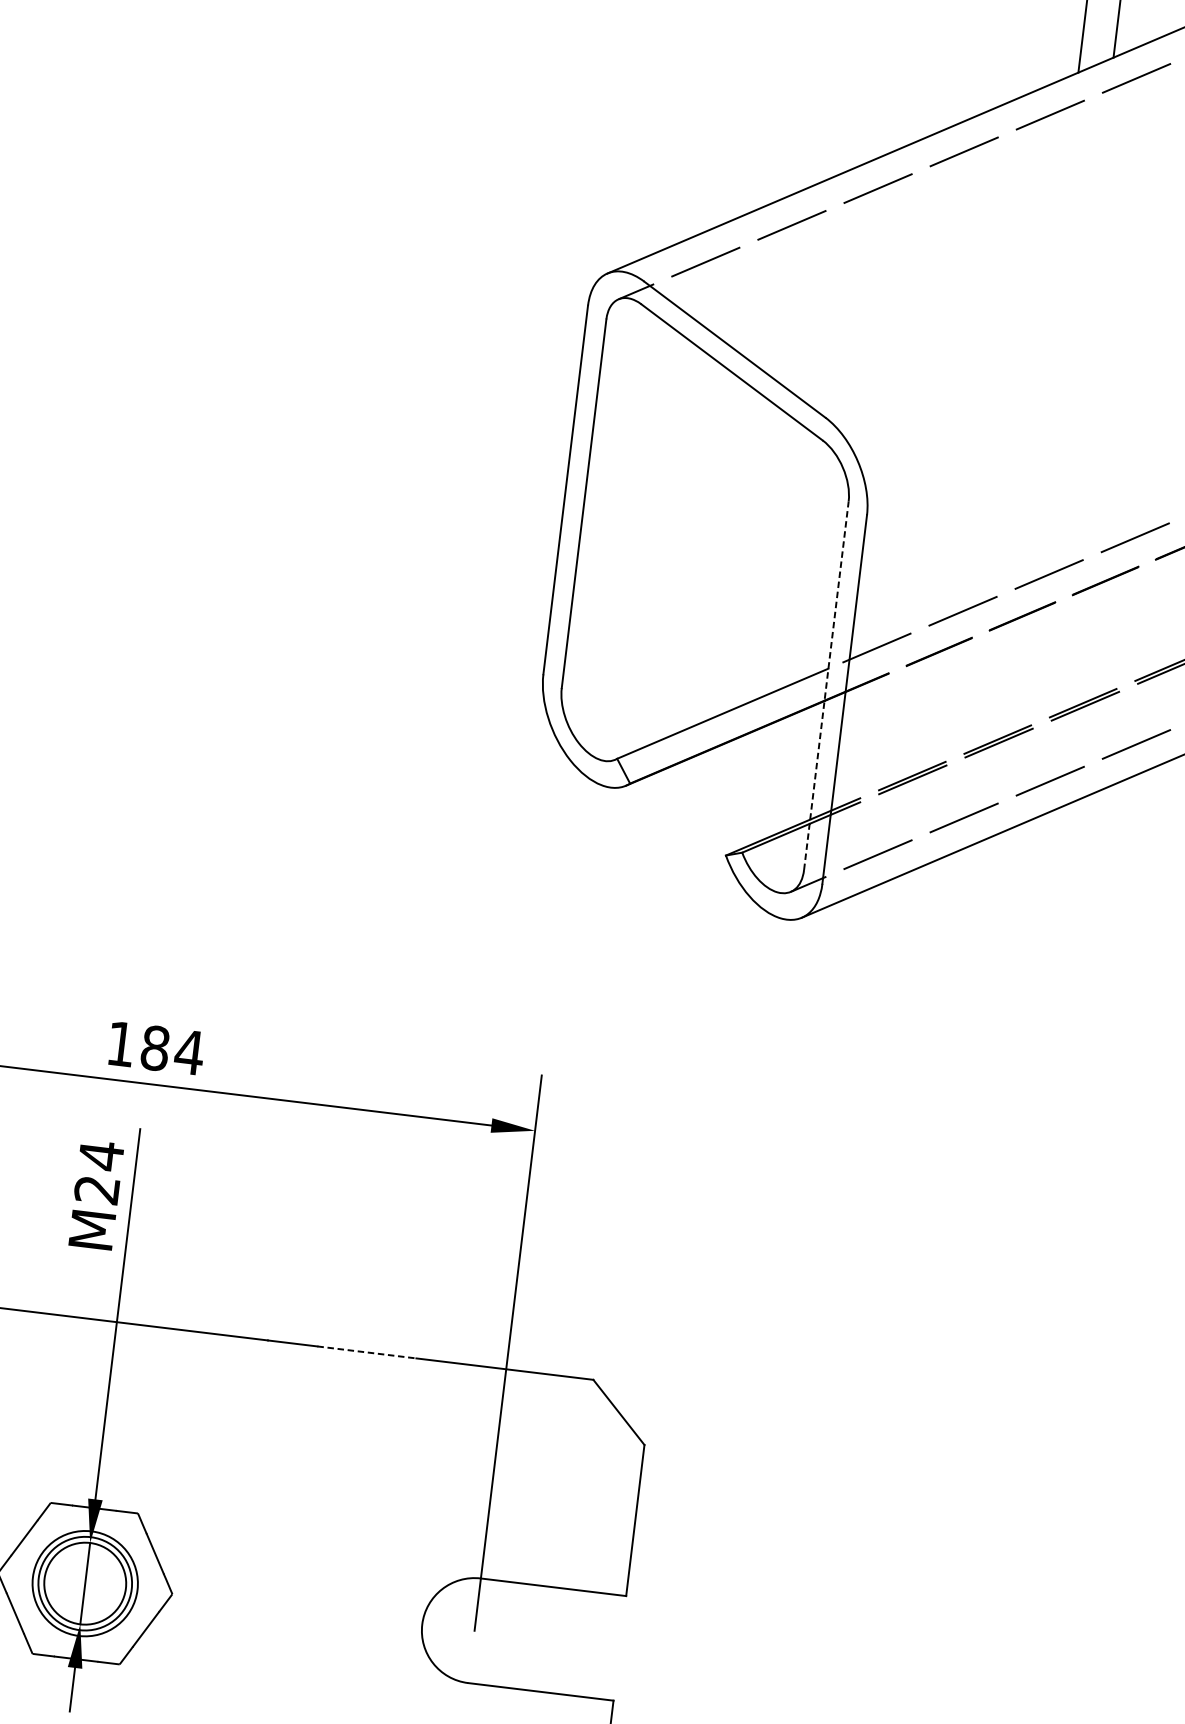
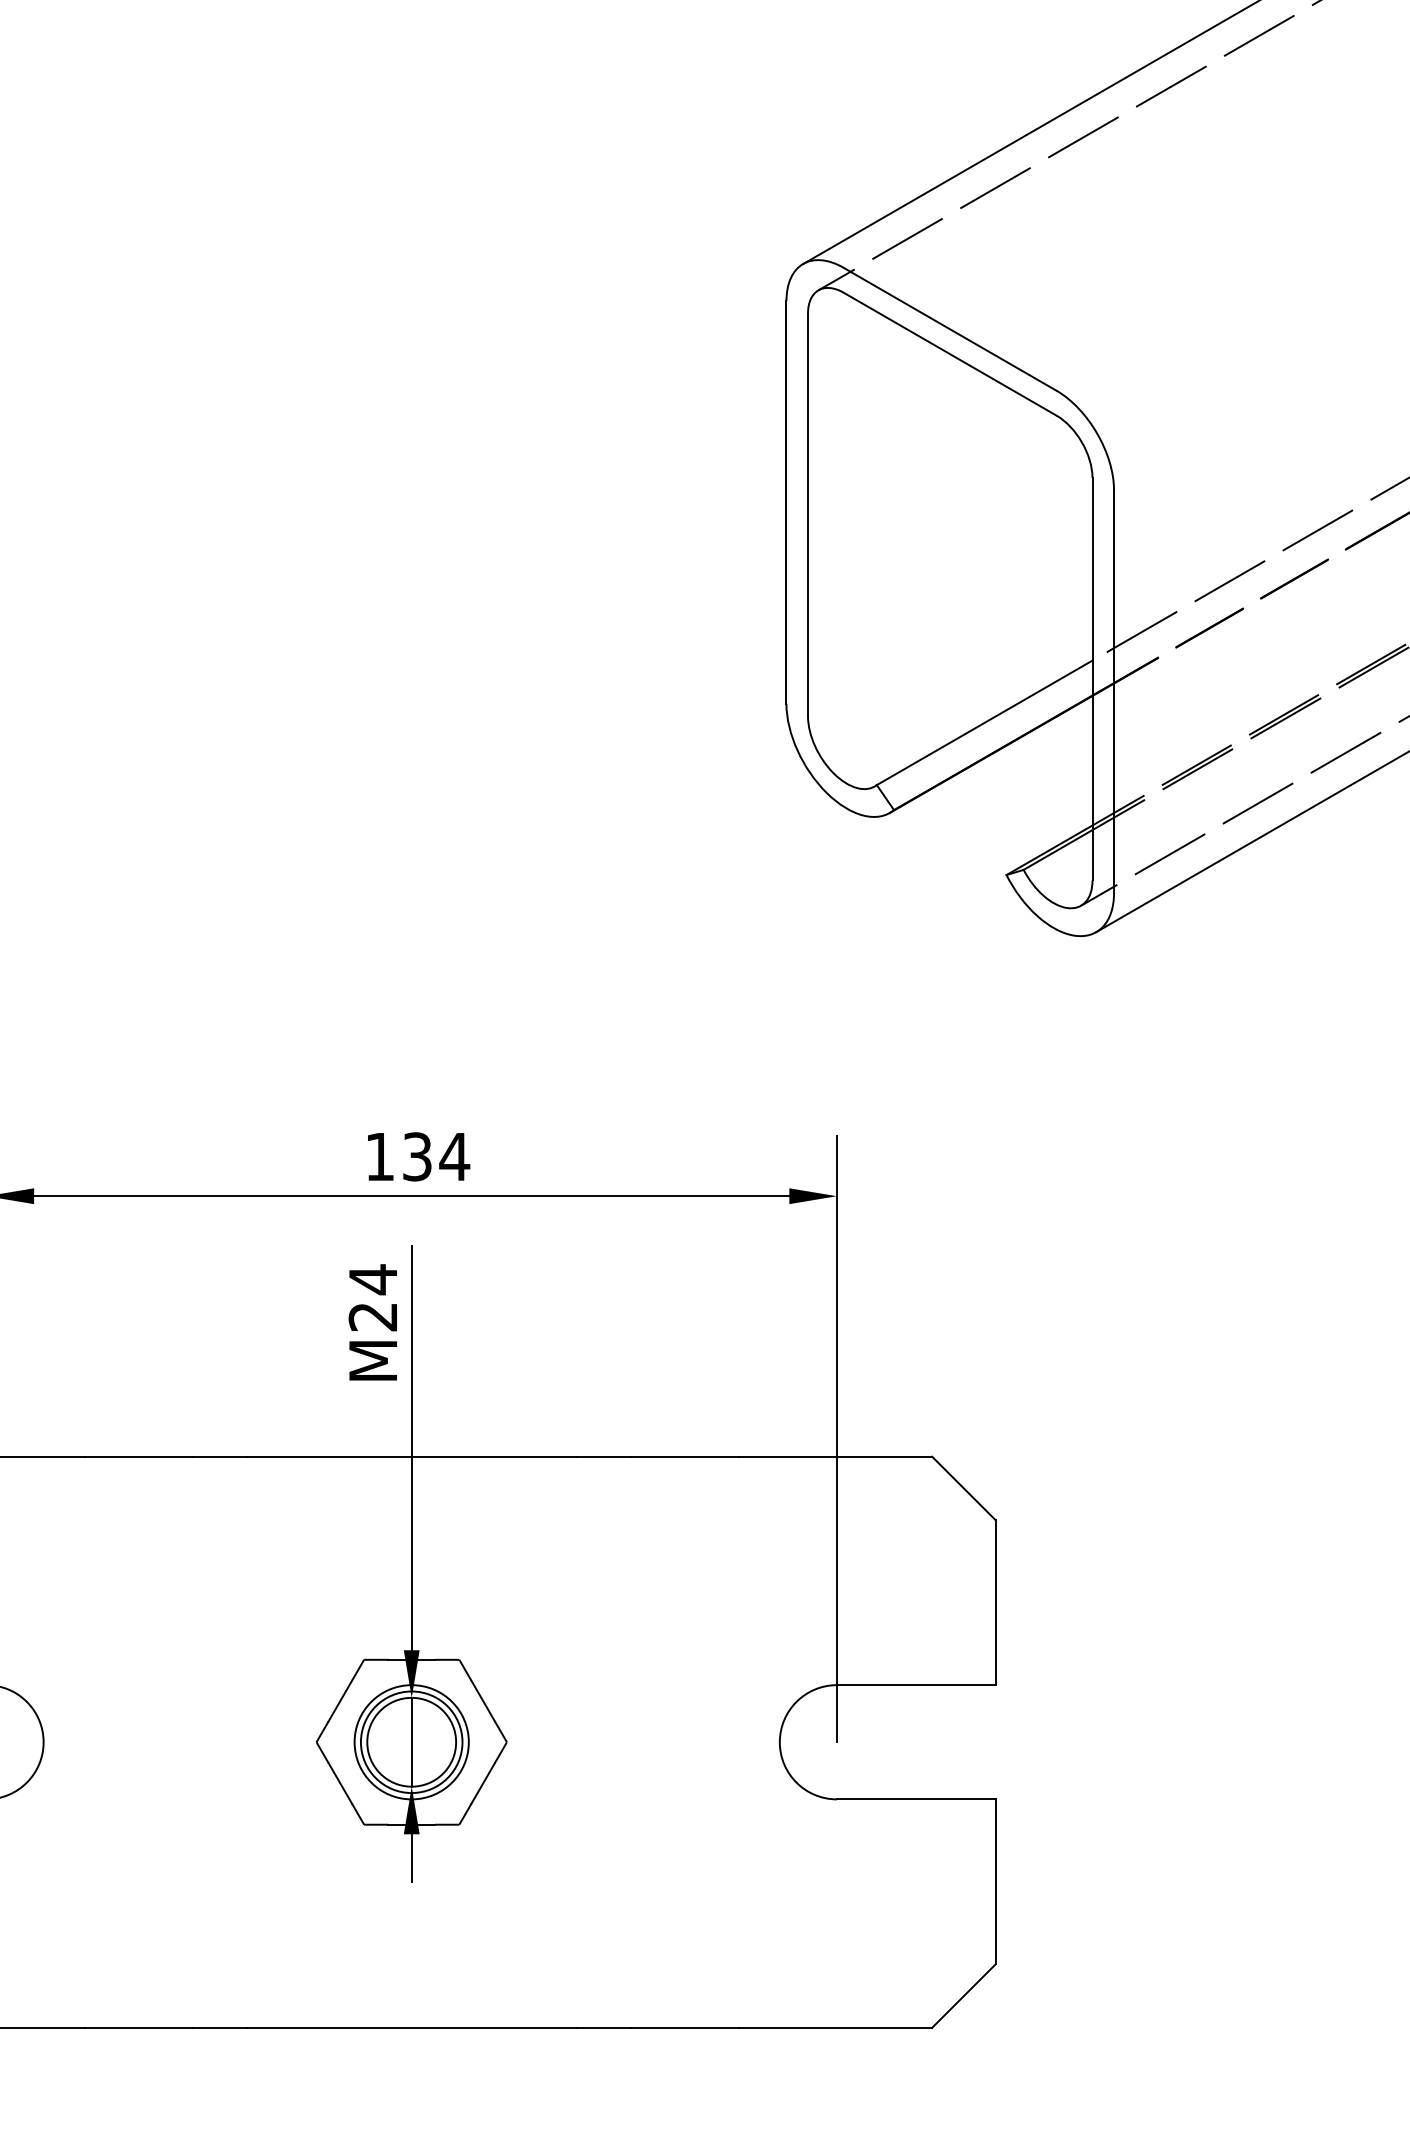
line: (826, 685) -> (1092, 678), dashed -> solid
text: (155, 1047) -> (417, 1156), 184 -> 134
line: (367, 1352) -> (685, 1456), dashed -> solid

